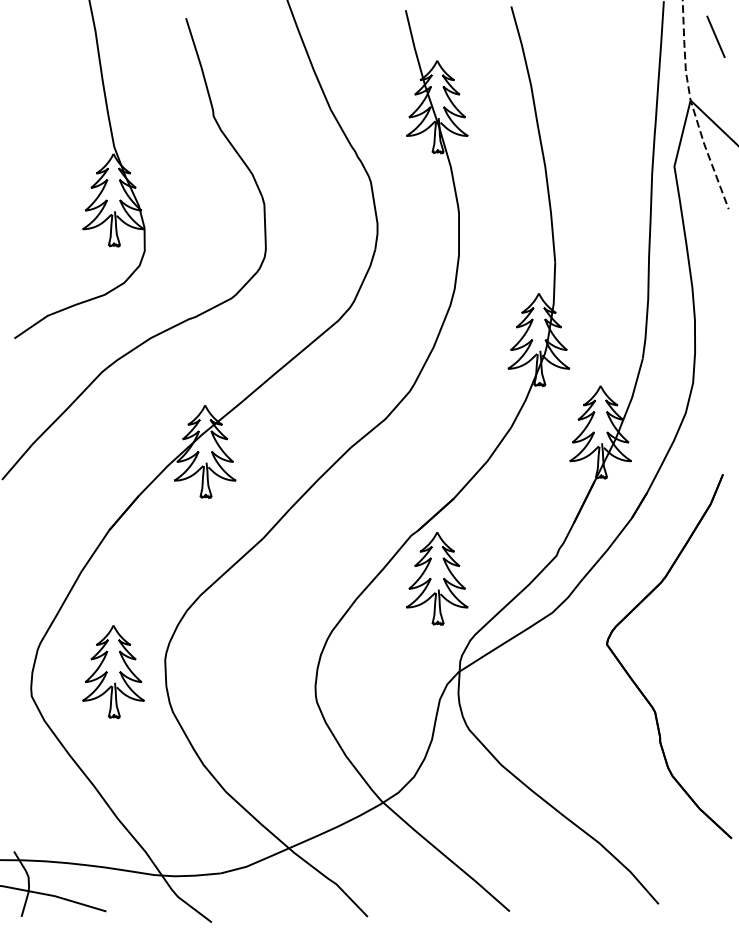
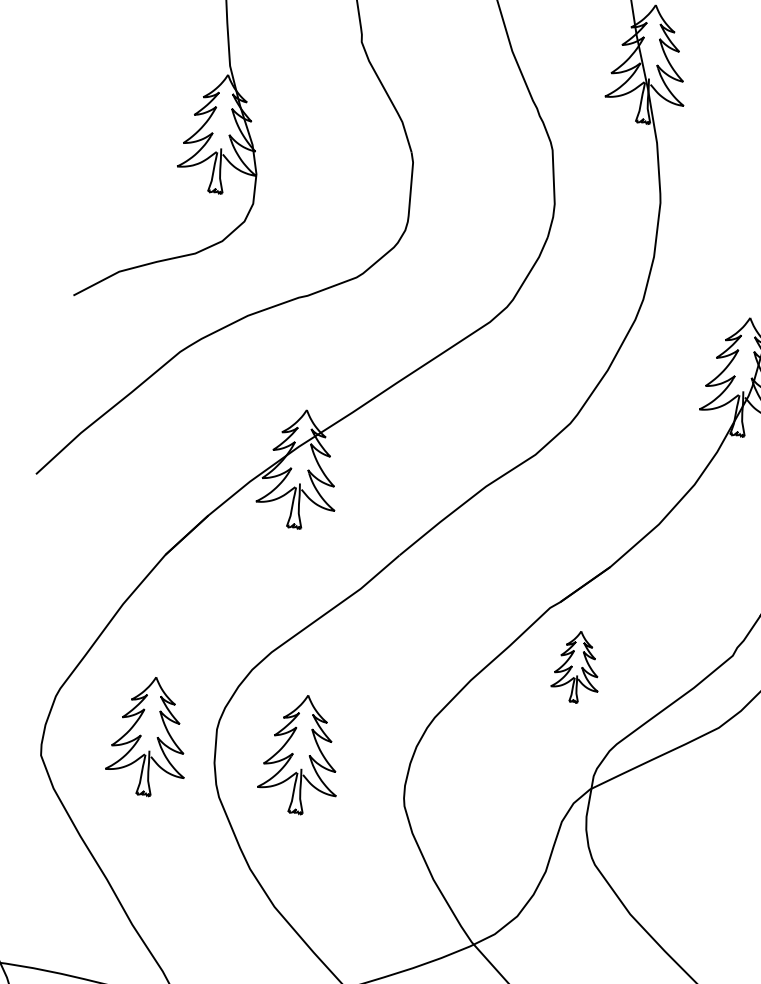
part: (437, 578) -> (577, 666), size x0.6
part: (232, 671) -> (301, 754), added

